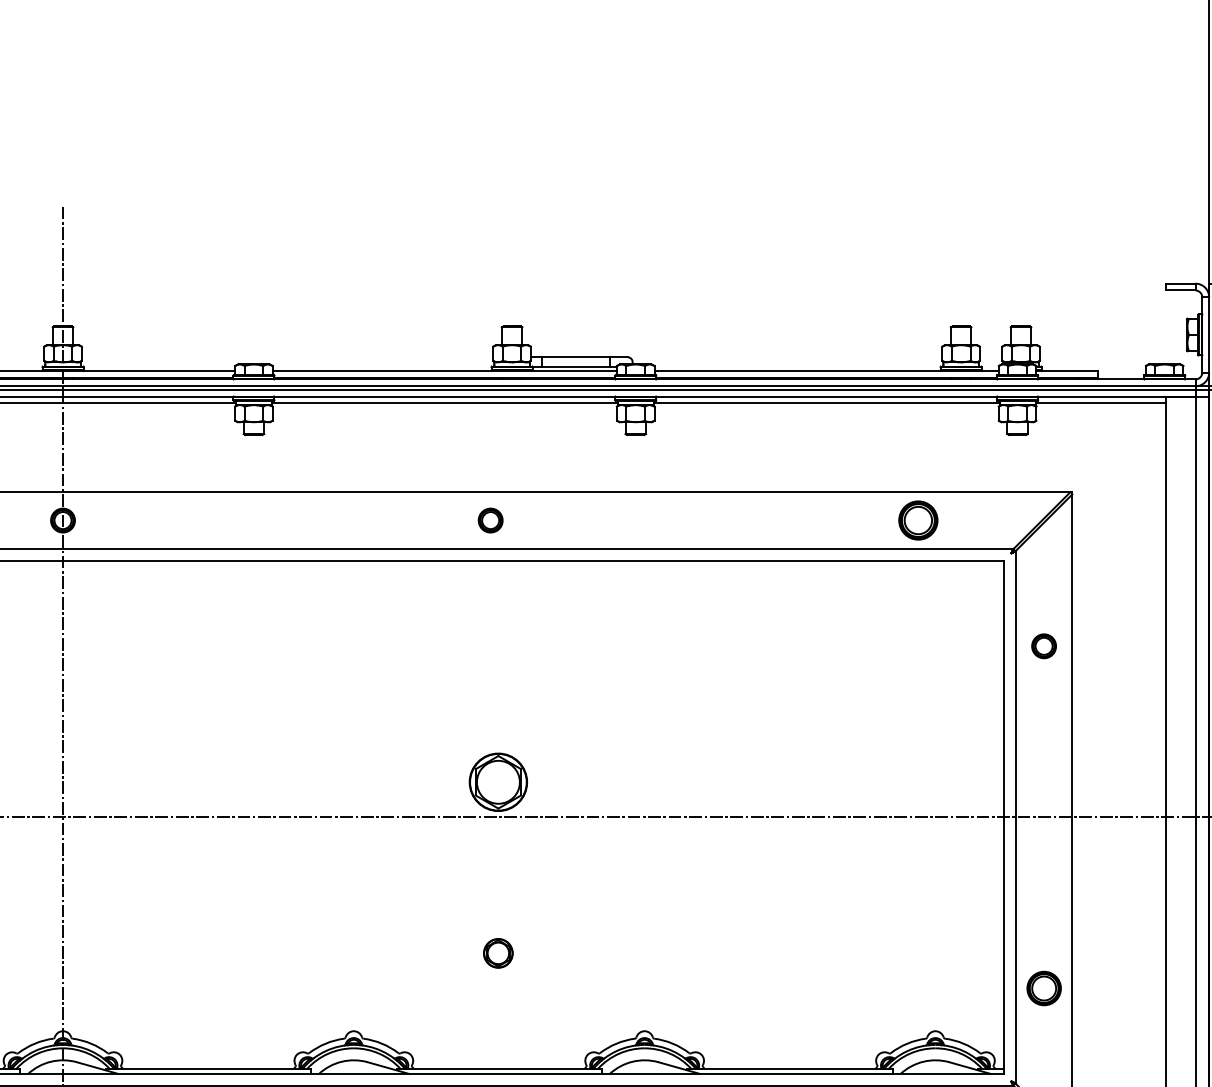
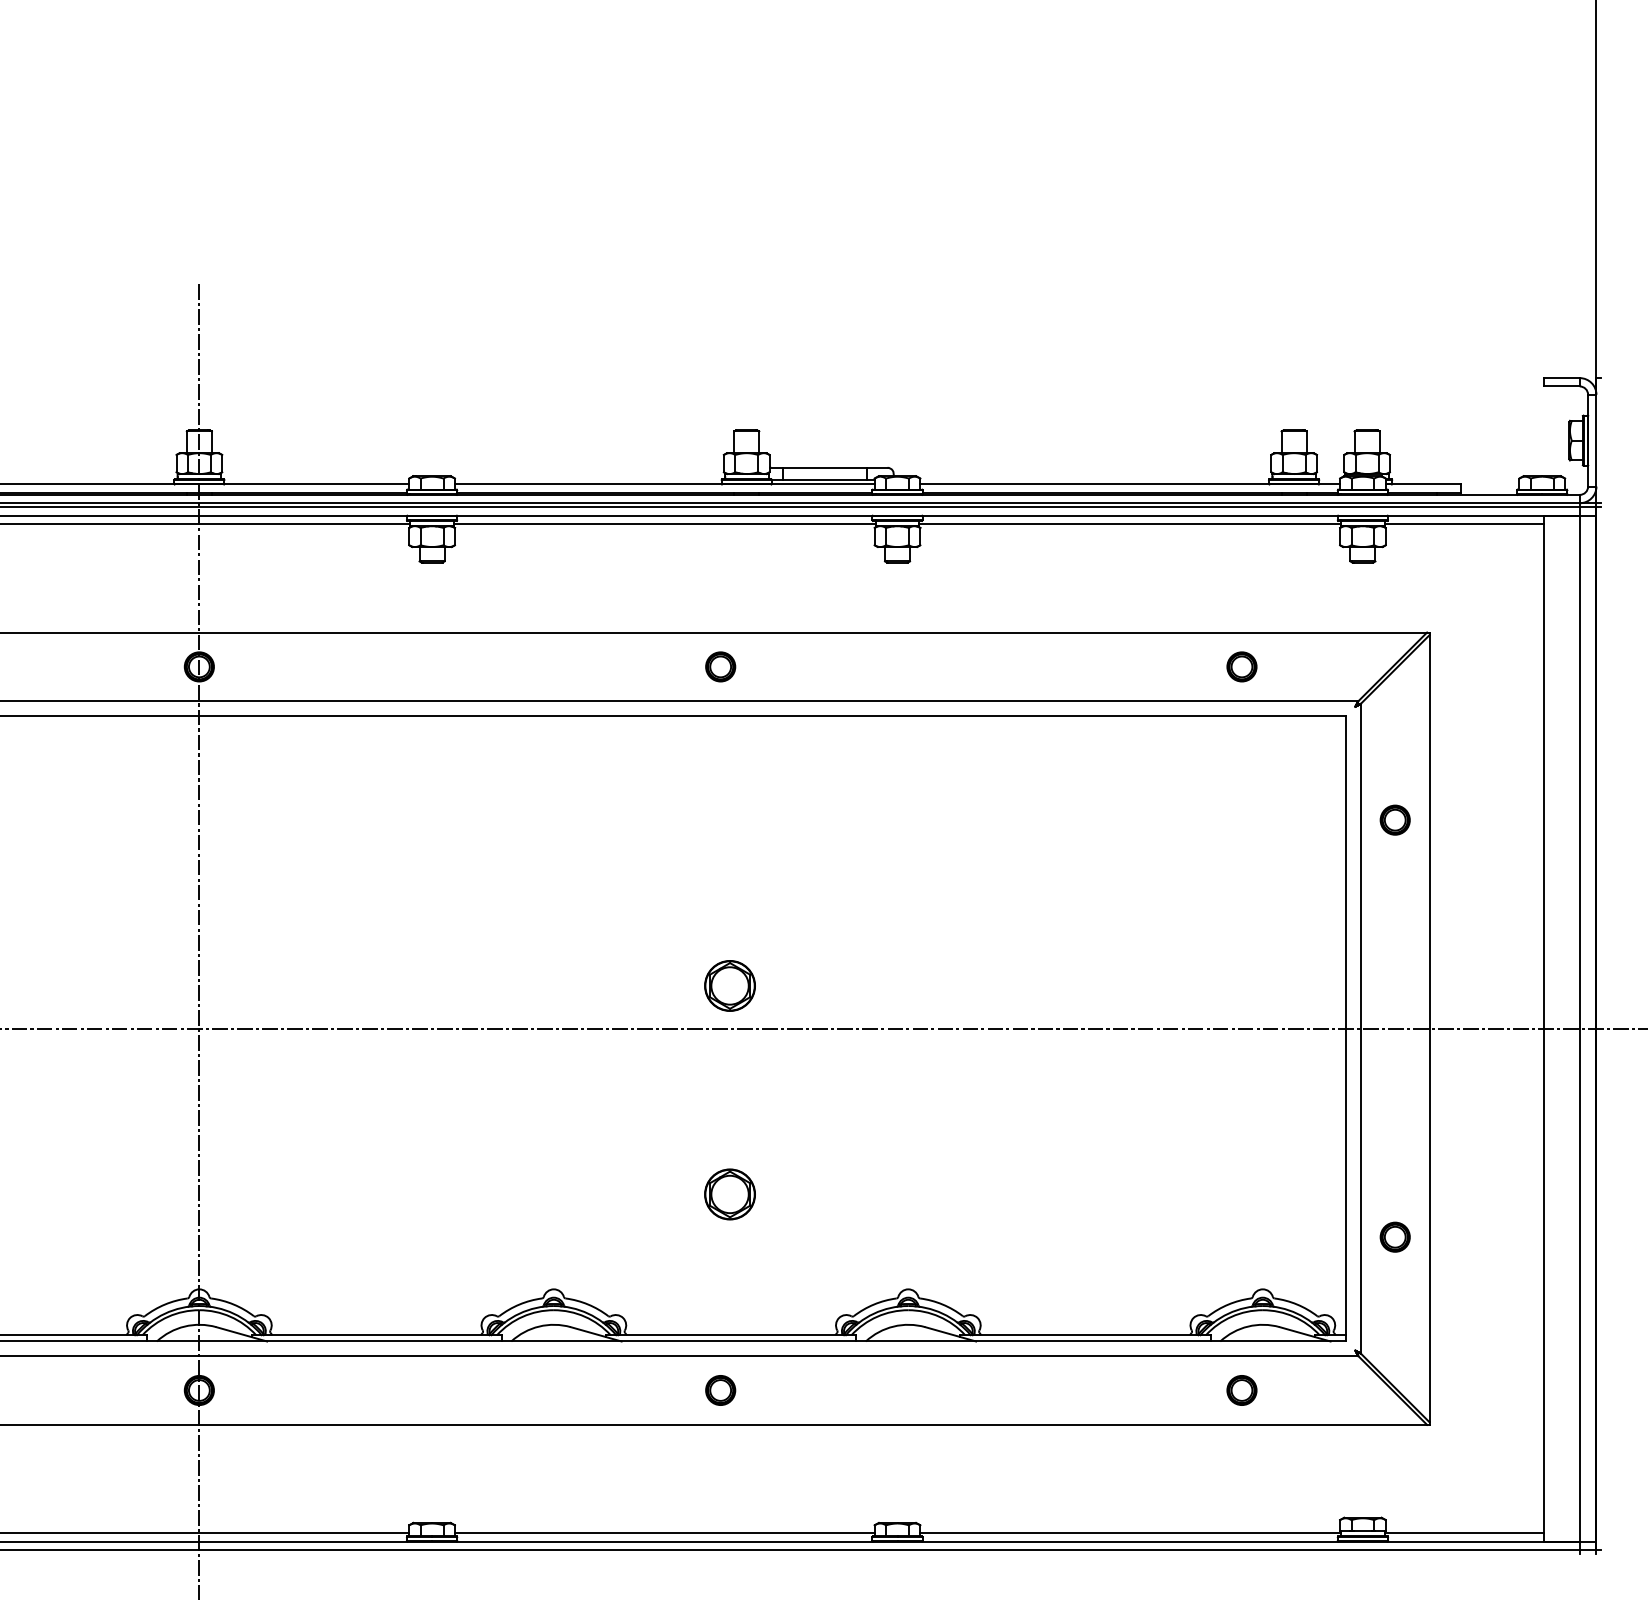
part: (917, 520) -> (1241, 666), size x0.62
part: (497, 781) -> (729, 985), size x0.71
part: (497, 953) -> (729, 1194), size x1.43
part: (1043, 987) -> (1394, 1236), size x0.71

